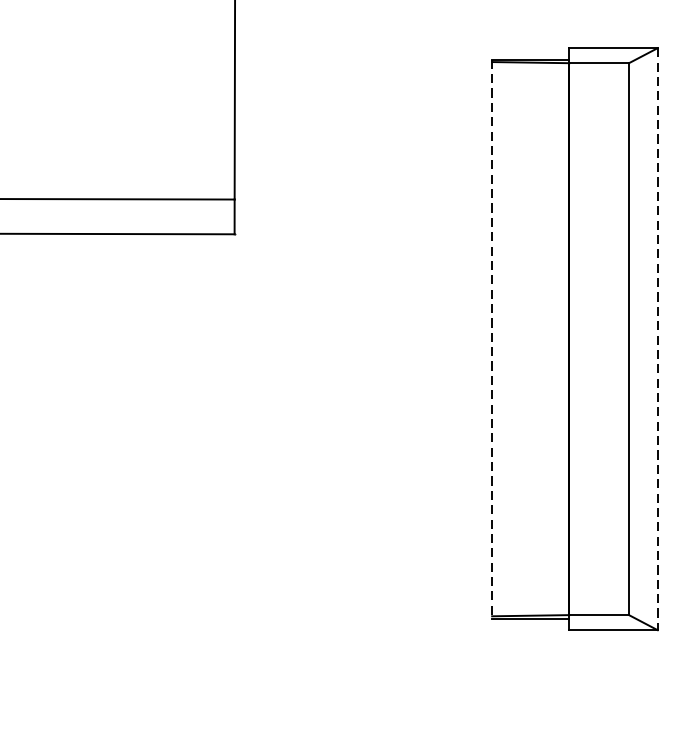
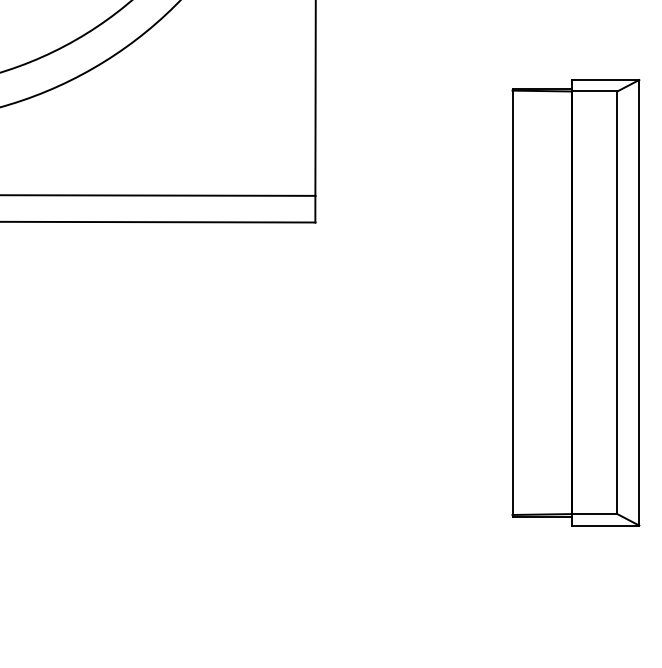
line: (492, 338) -> (512, 302), dashed -> solid
line: (657, 338) -> (639, 302), dashed -> solid

